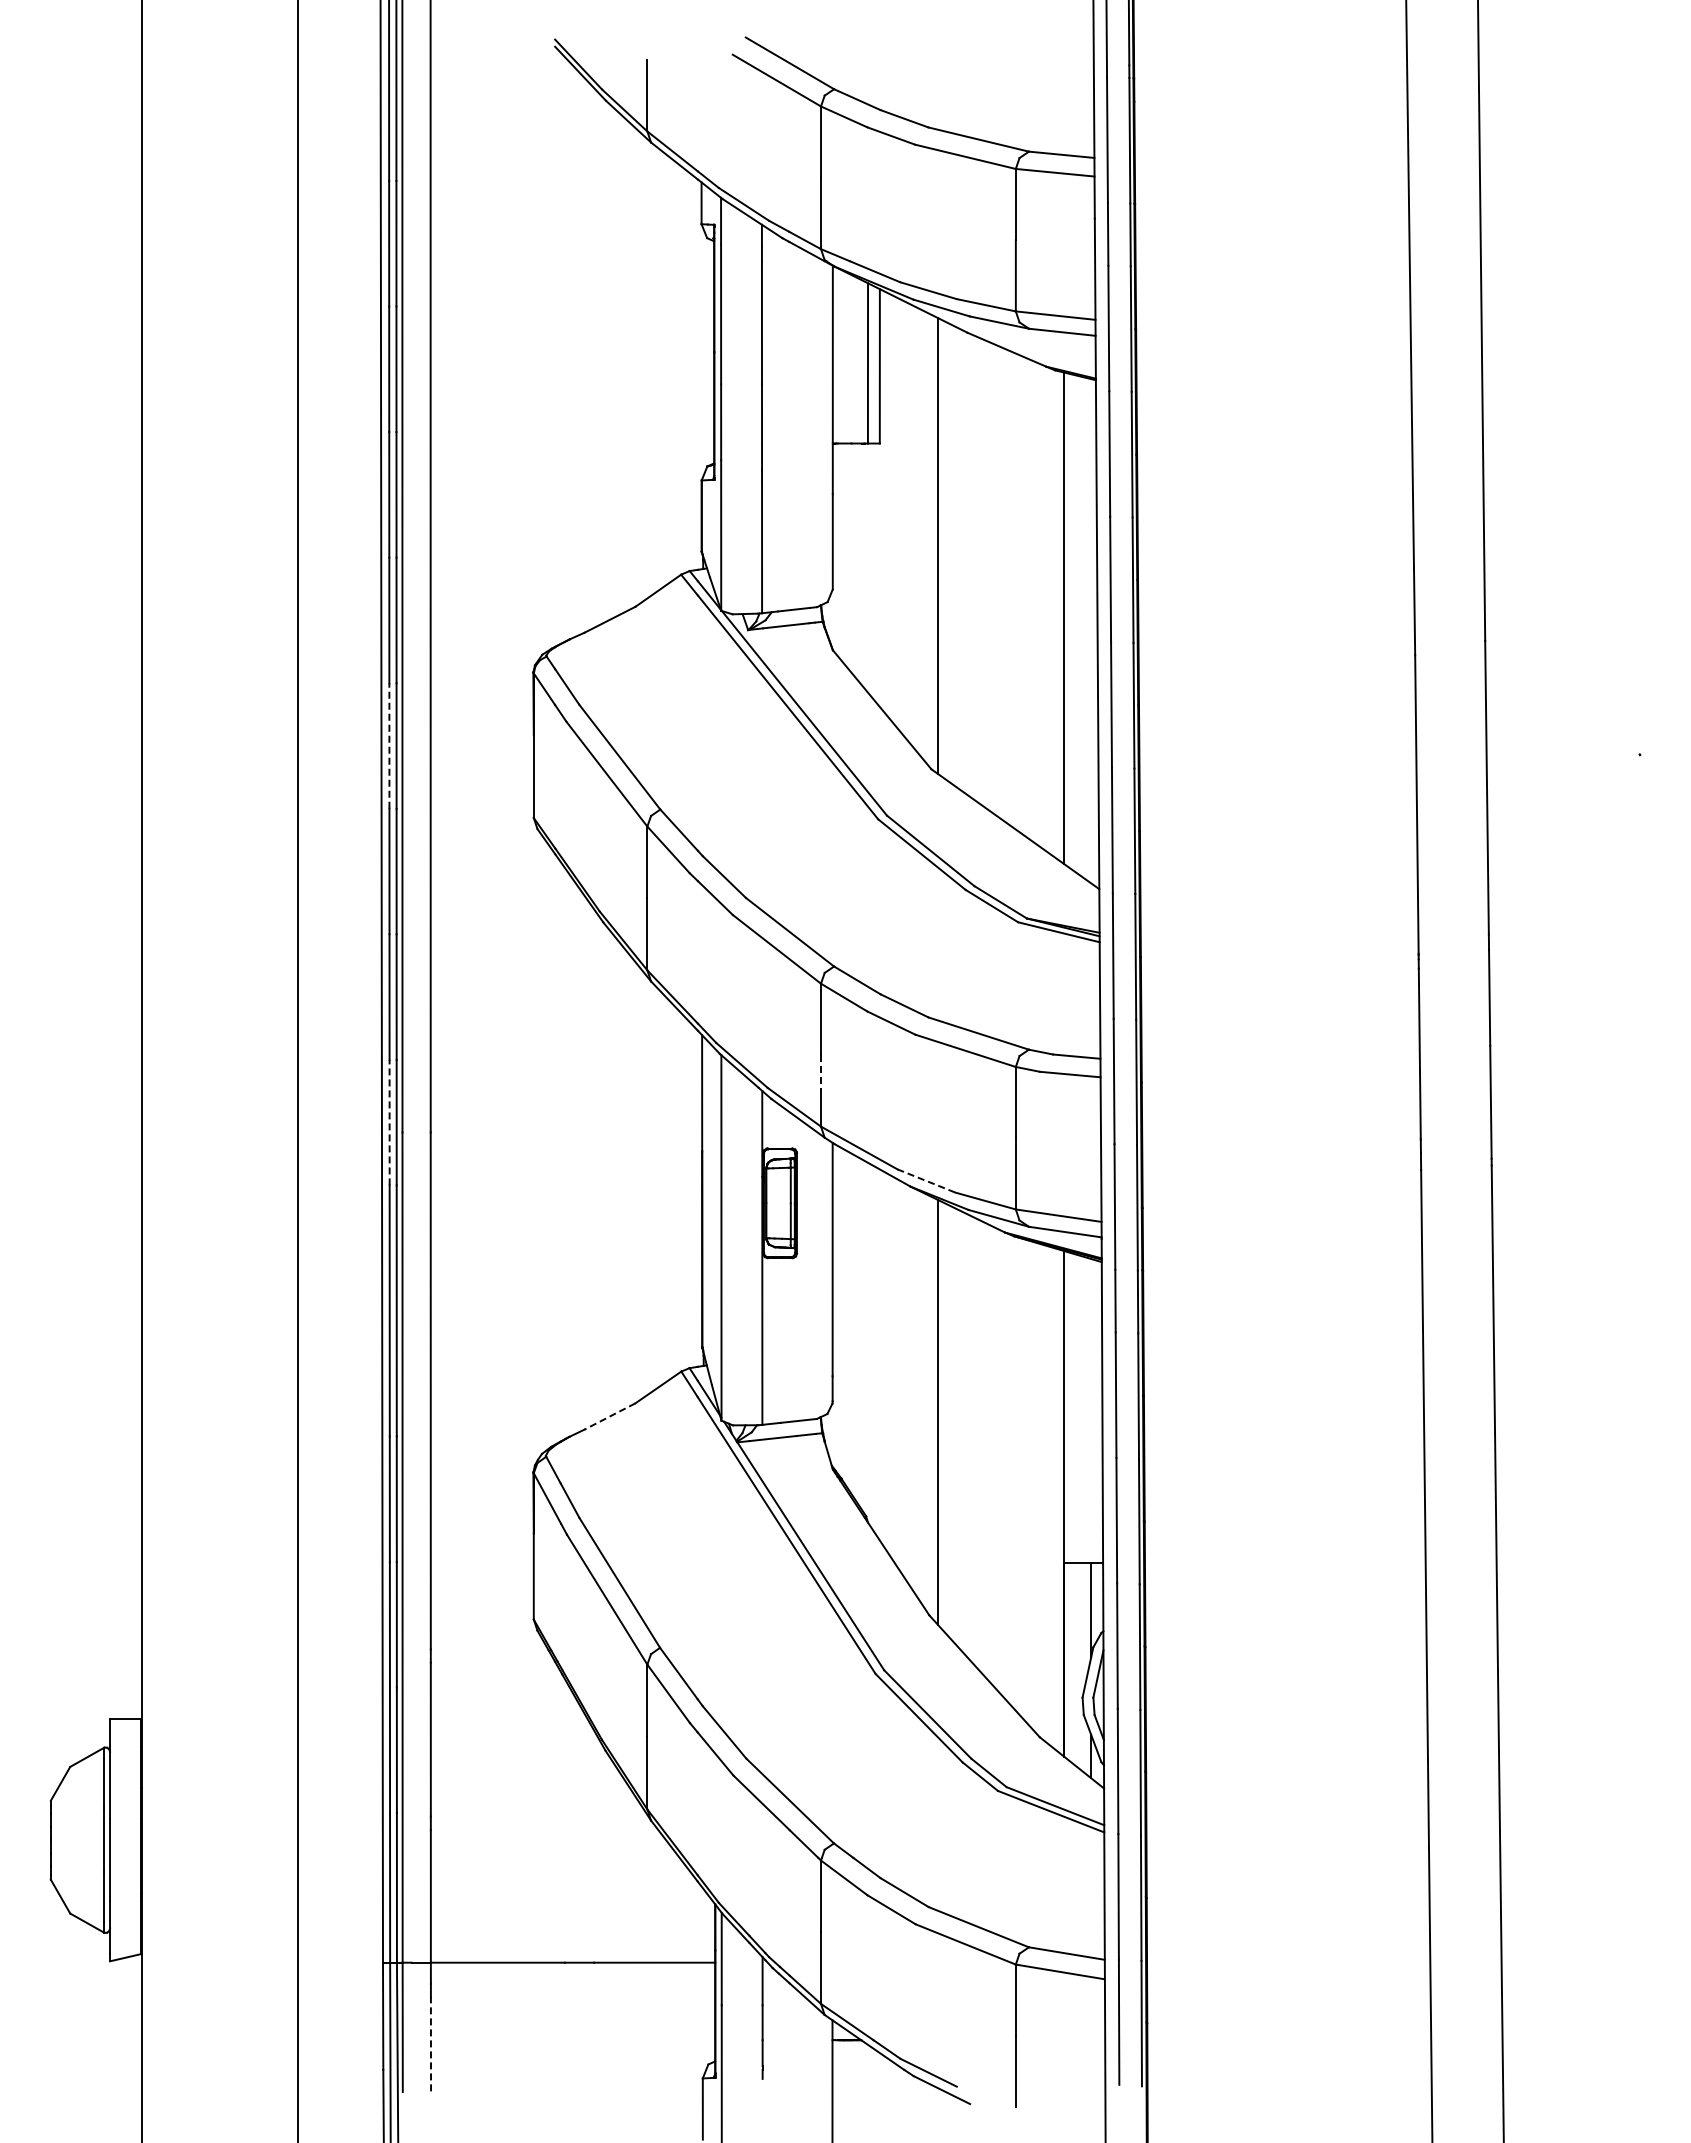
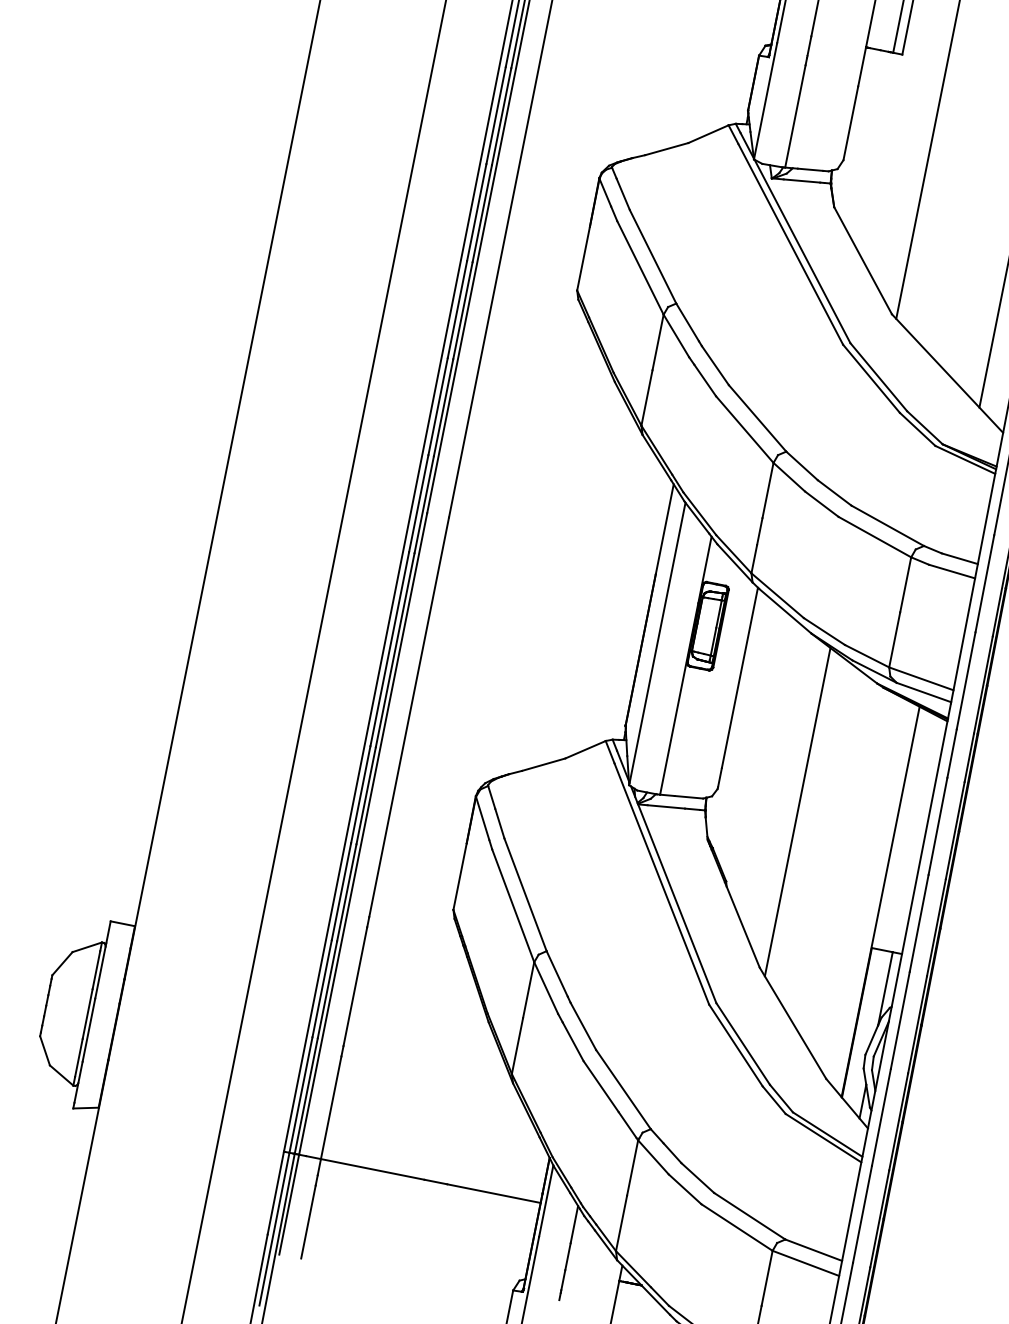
line: (389, 745) -> (476, 212), dashed -> solid
line: (821, 1073) -> (760, 532), dashed -> solid
line: (389, 1122) -> (418, 503), dashed -> solid
line: (926, 1181) -> (824, 632), dashed -> solid
line: (609, 1416) -> (543, 764), dashed -> solid
line: (430, 2043) -> (308, 1221), dashed -> solid

